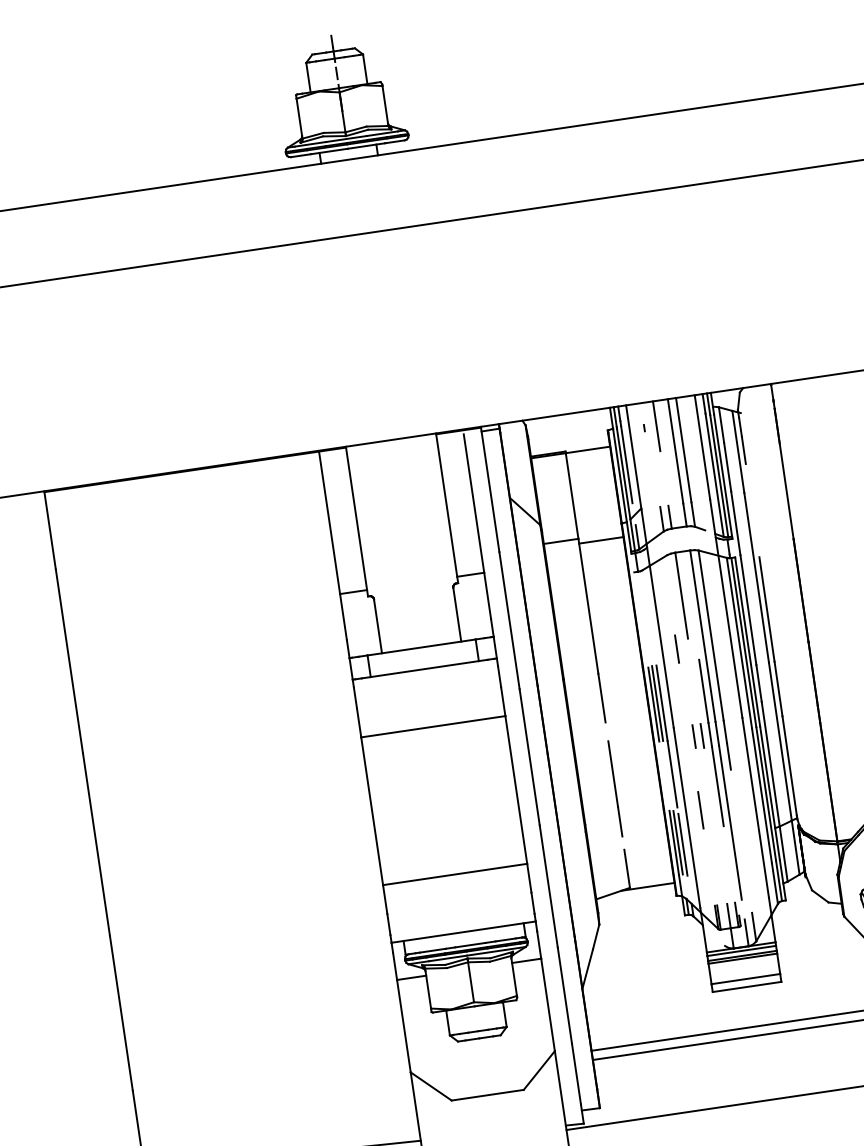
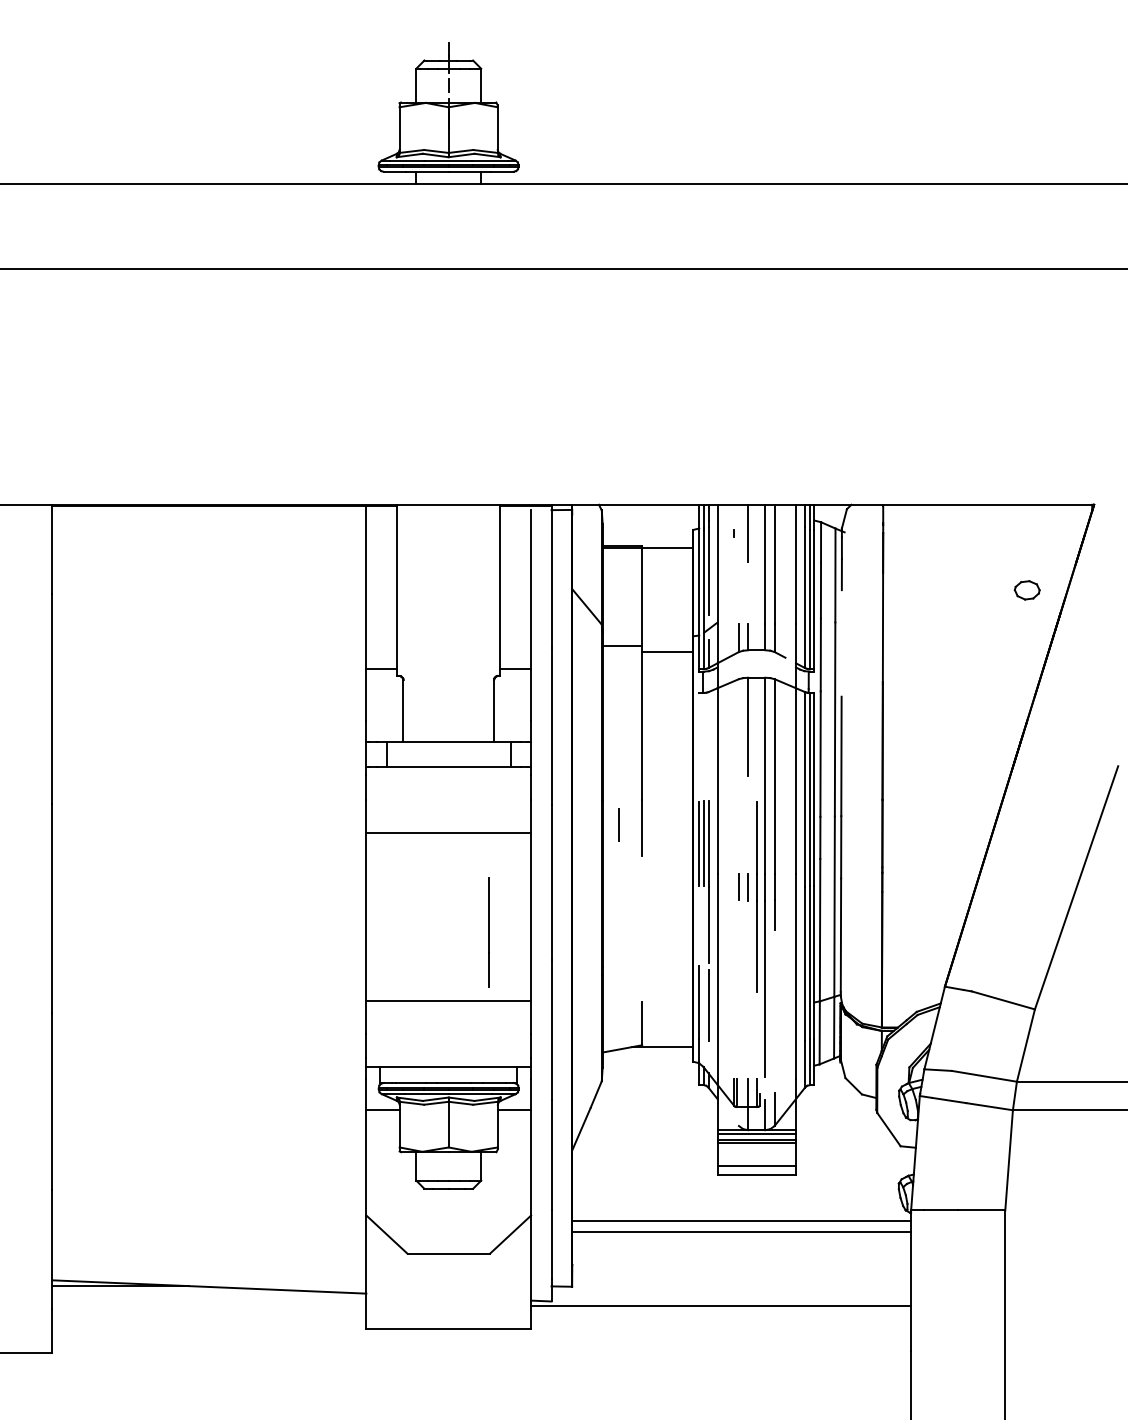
line: (676, 648) -> (618, 824), moved
line: (614, 789) -> (488, 932), moved
line: (700, 809) -> (733, 969), removed
line: (678, 842) -> (703, 1002), removed

